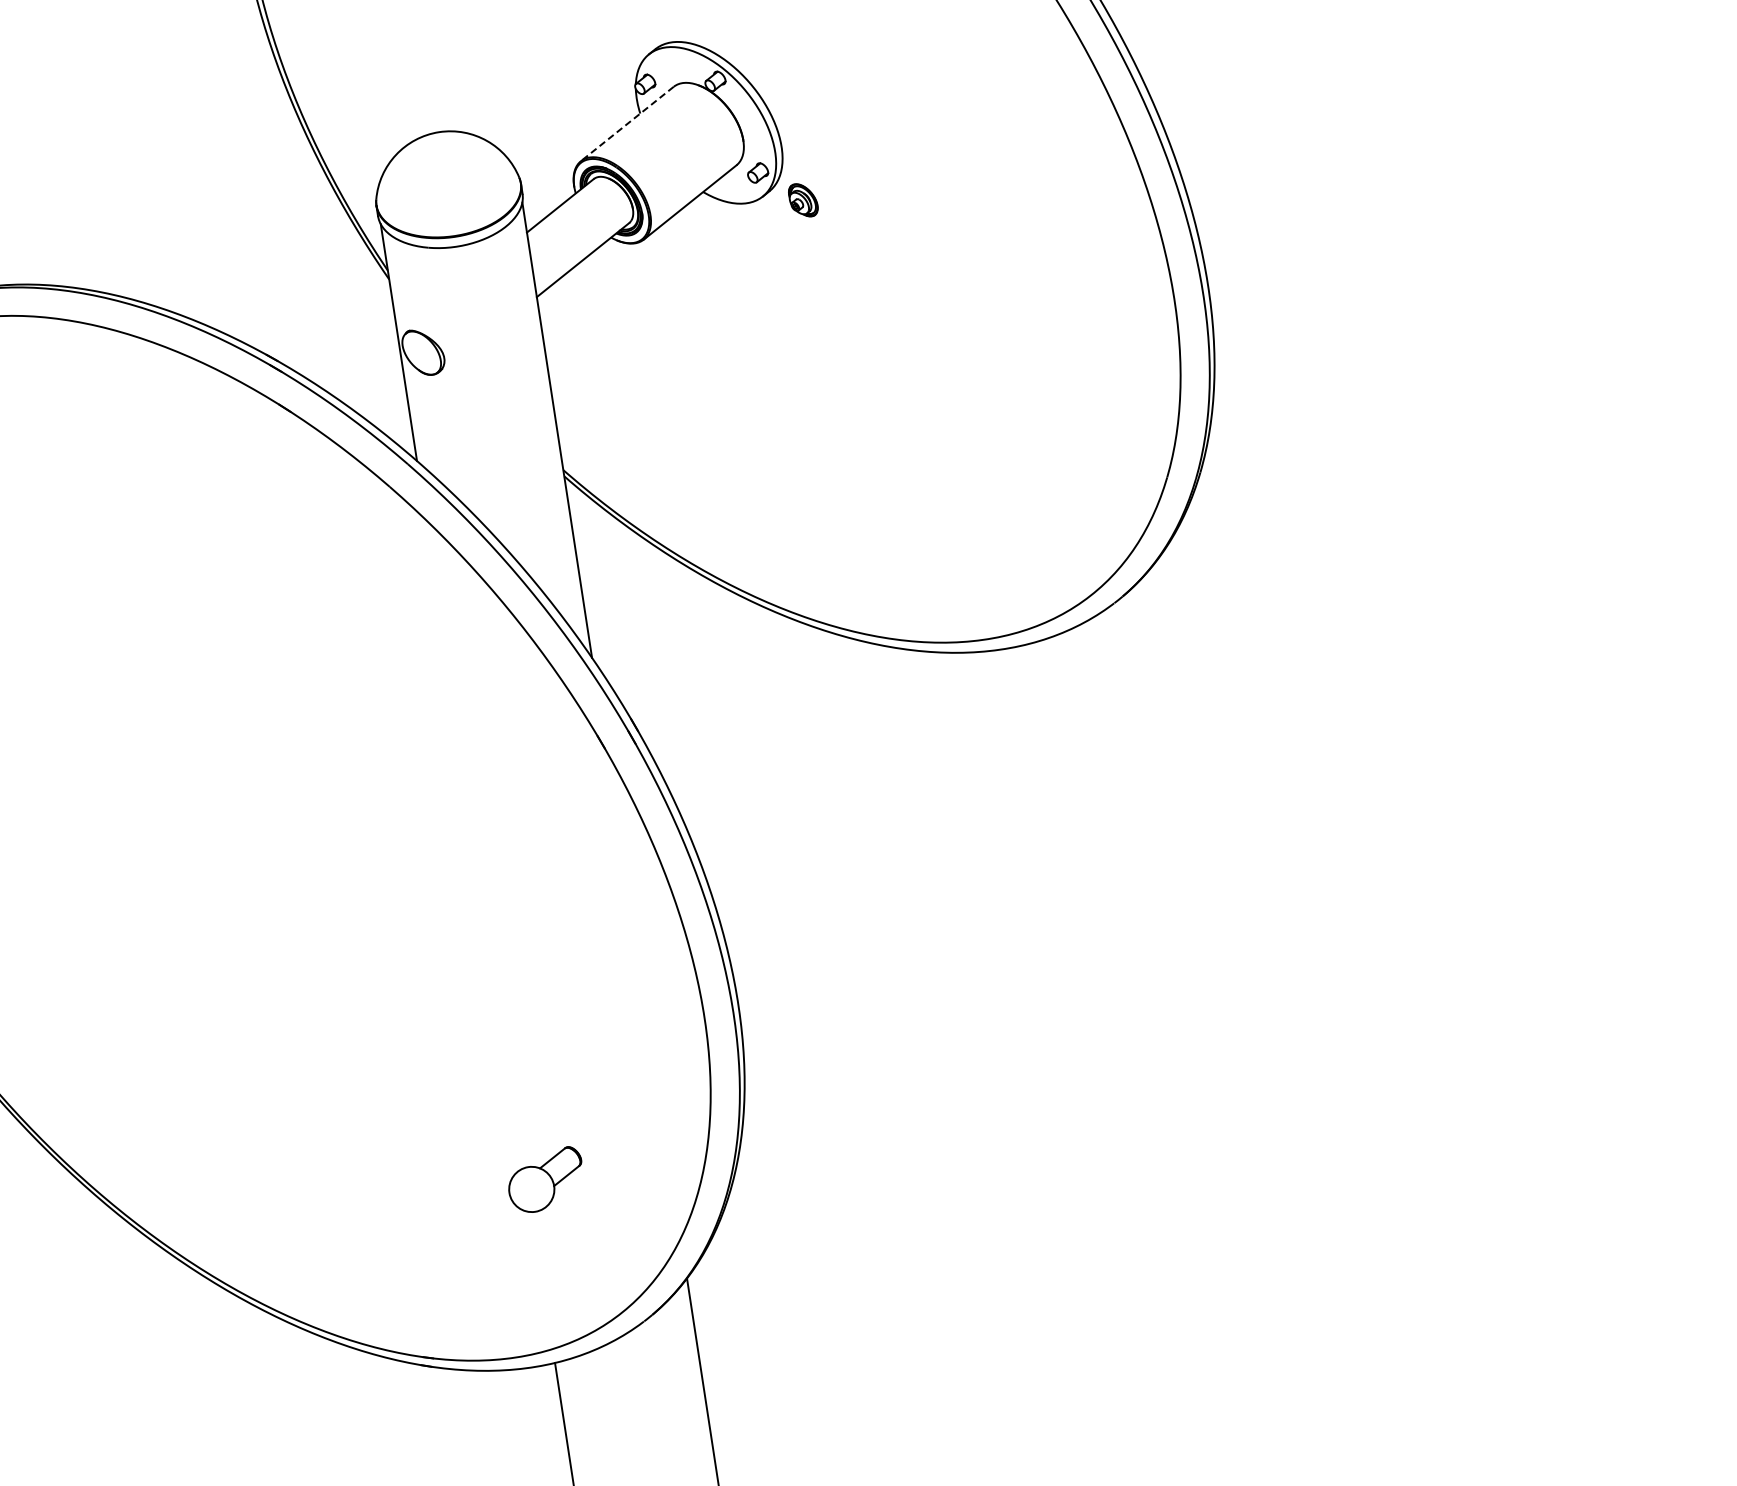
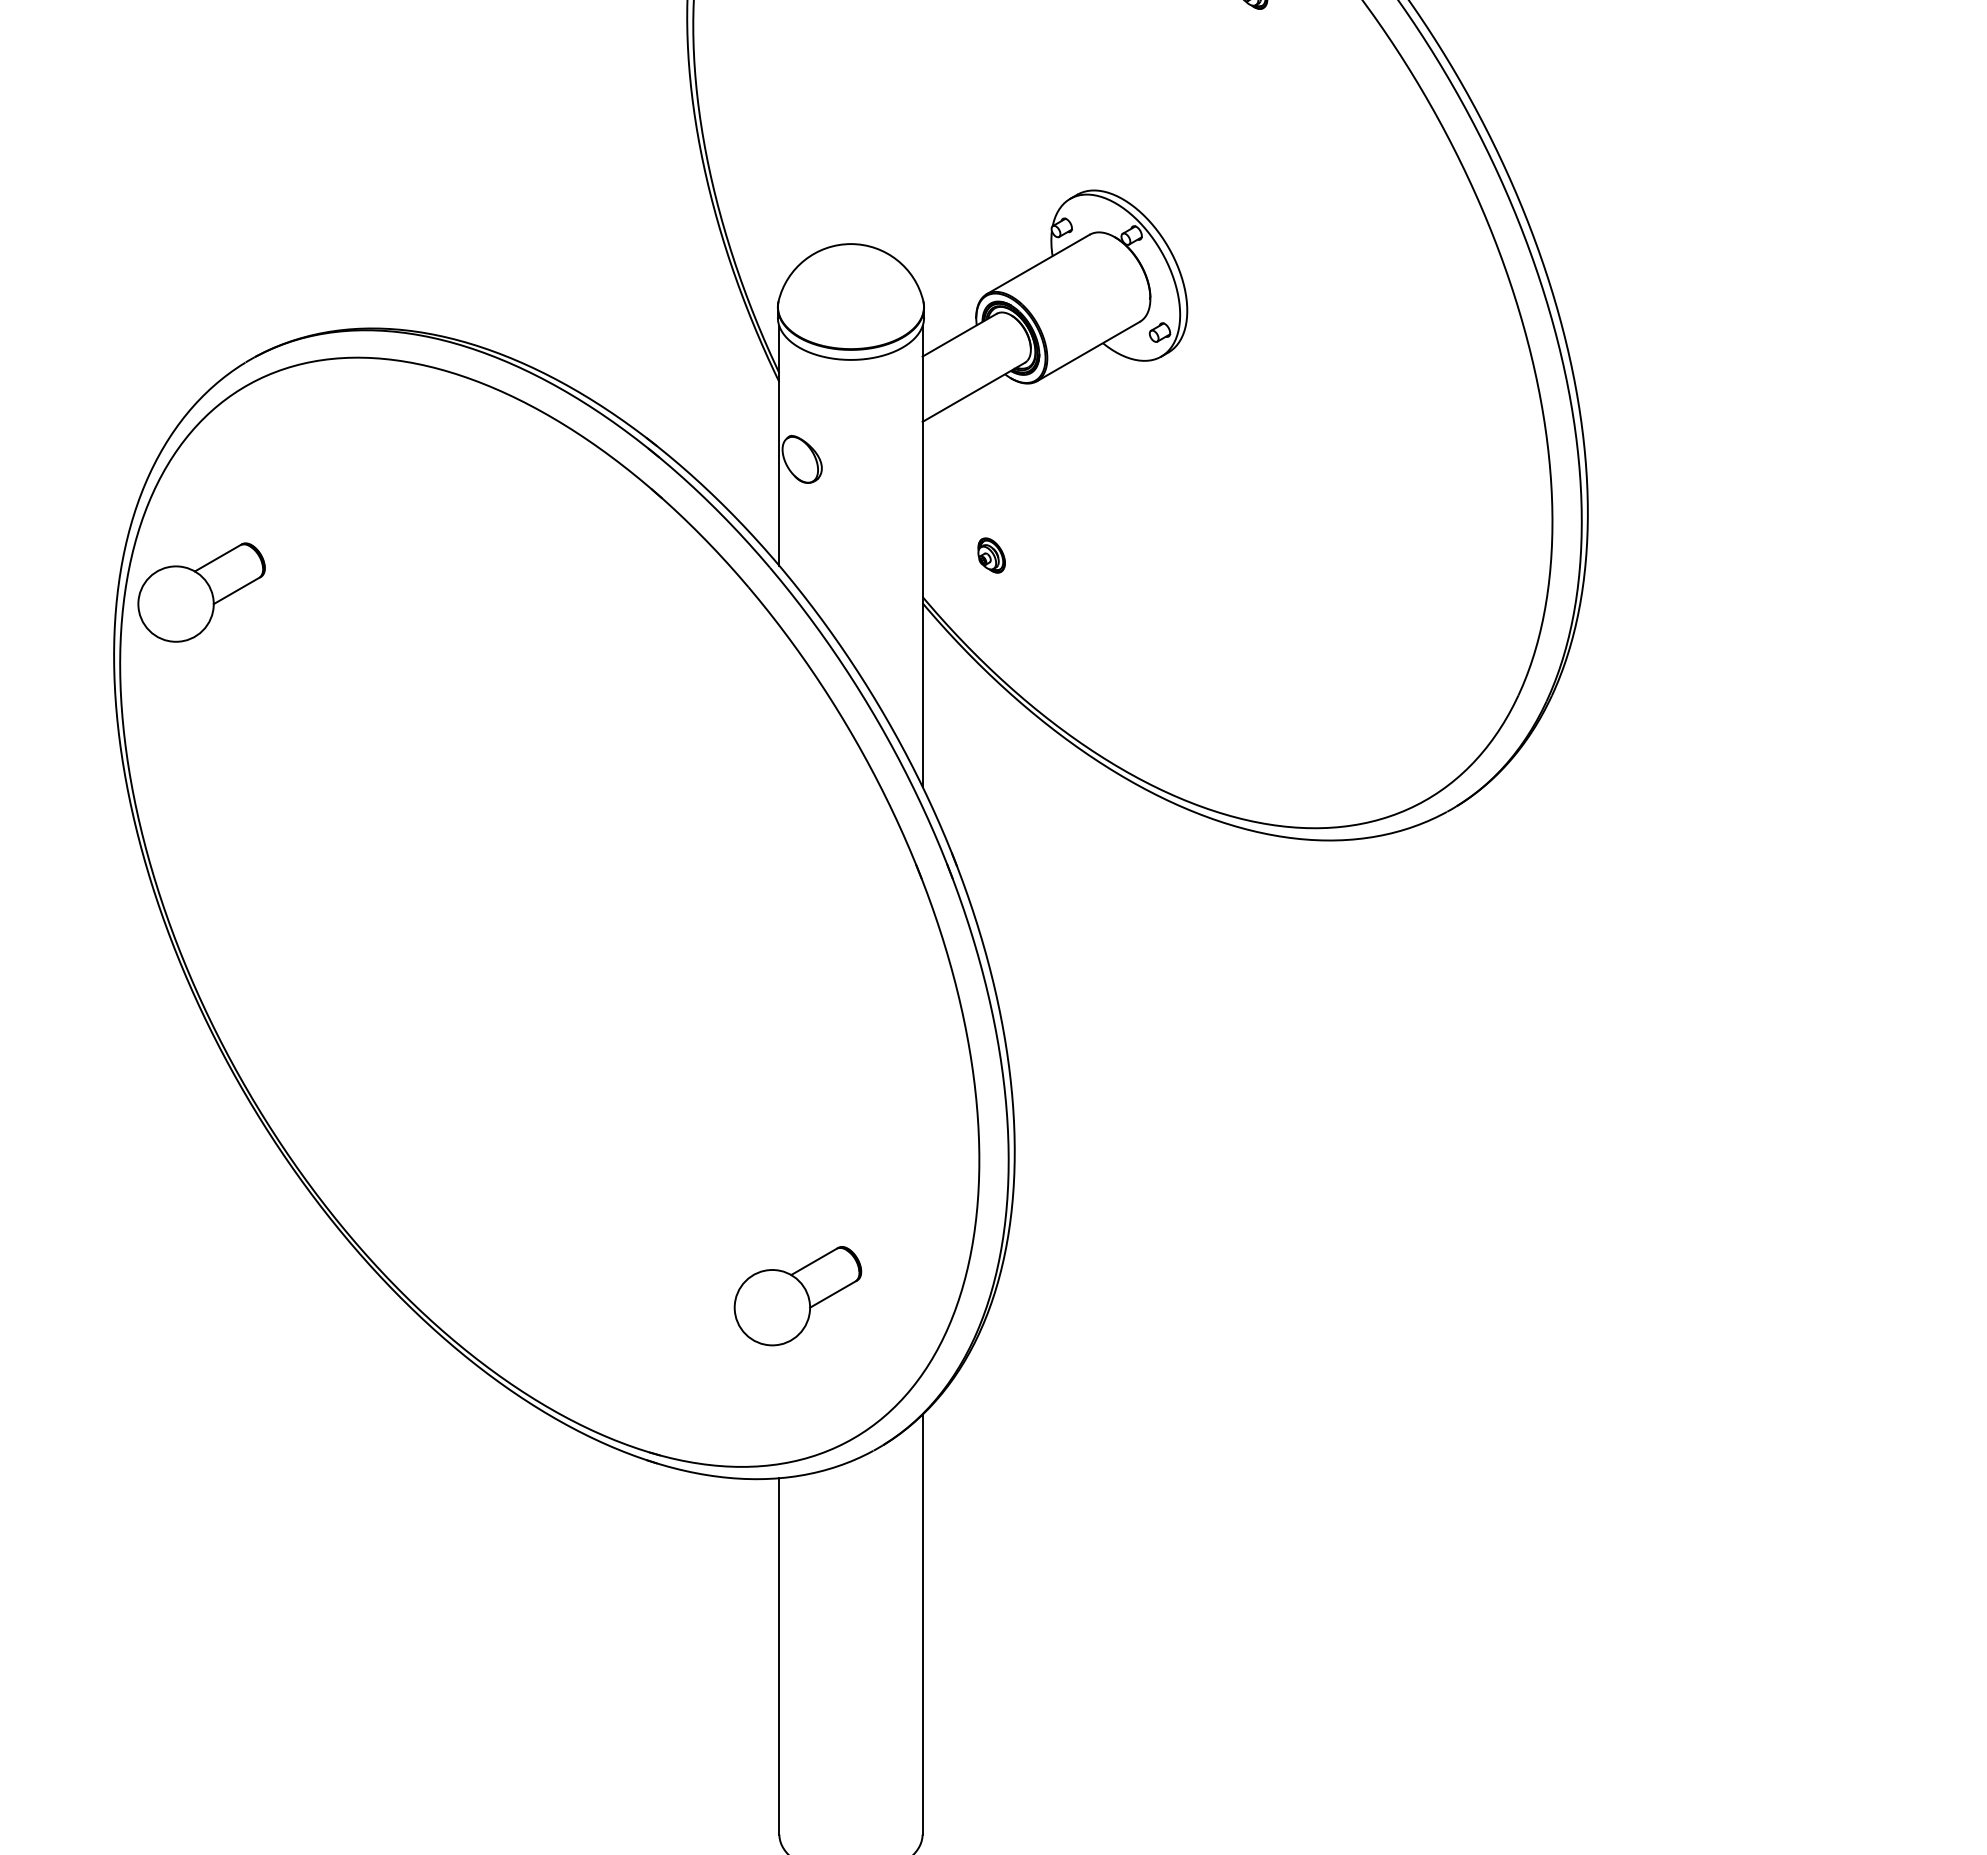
line: (627, 124) -> (1038, 264), dashed -> solid
part: (803, 200) -> (991, 555), moved
part: (545, 1180) -> (797, 1296), size x1.67

